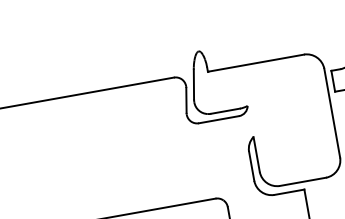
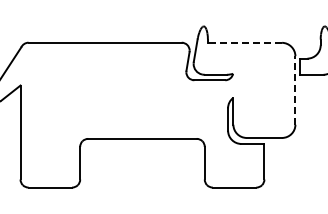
line: (256, 62) -> (245, 42), solid -> dashed
line: (332, 111) -> (295, 89), solid -> dashed

